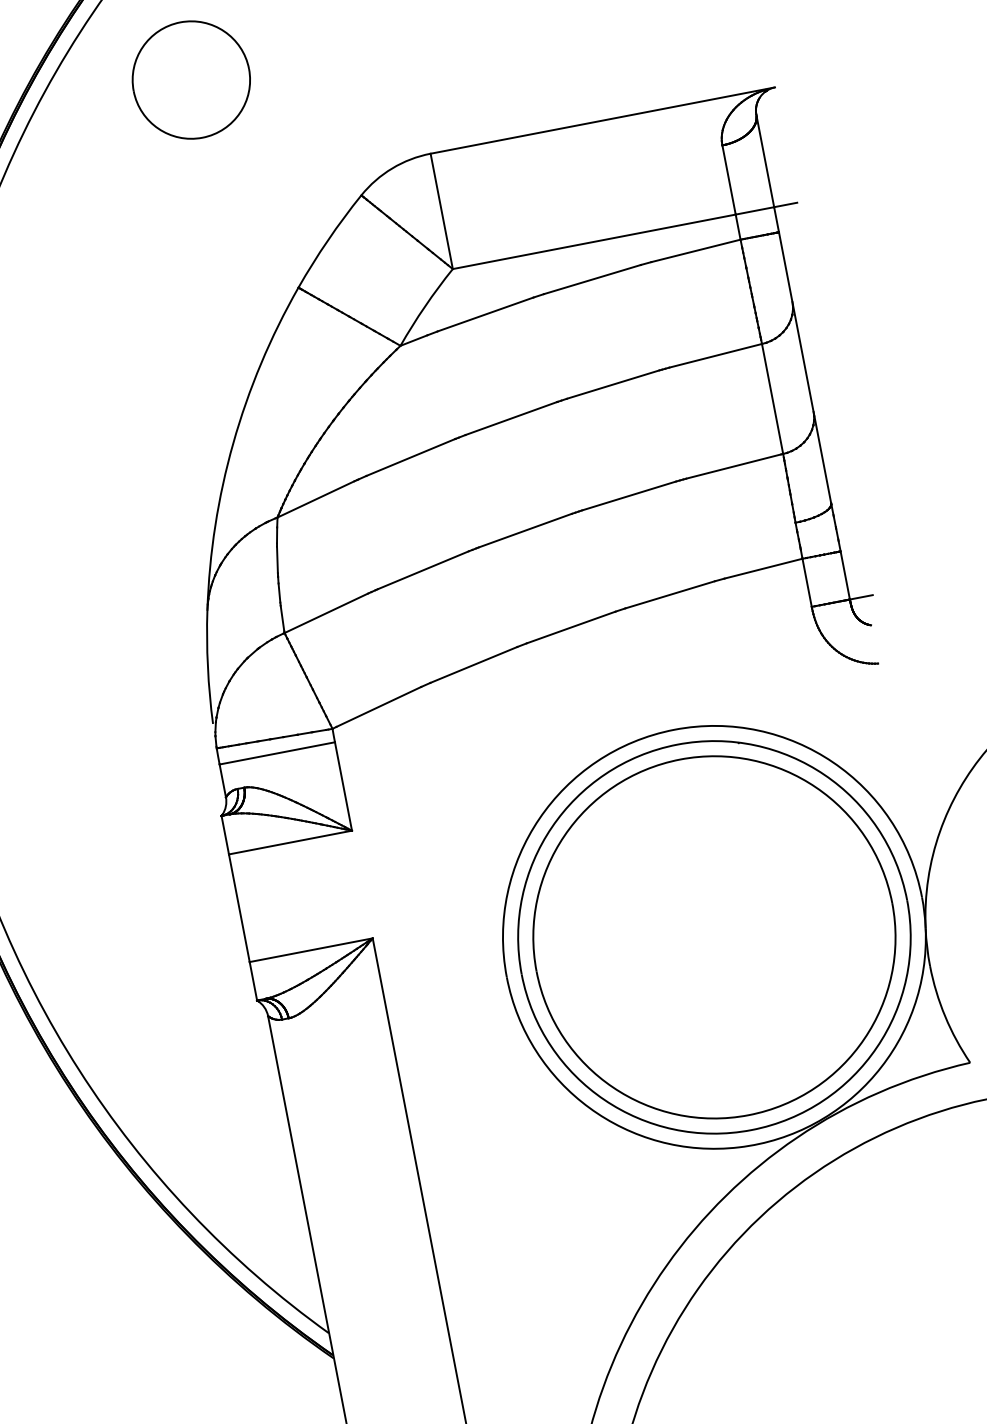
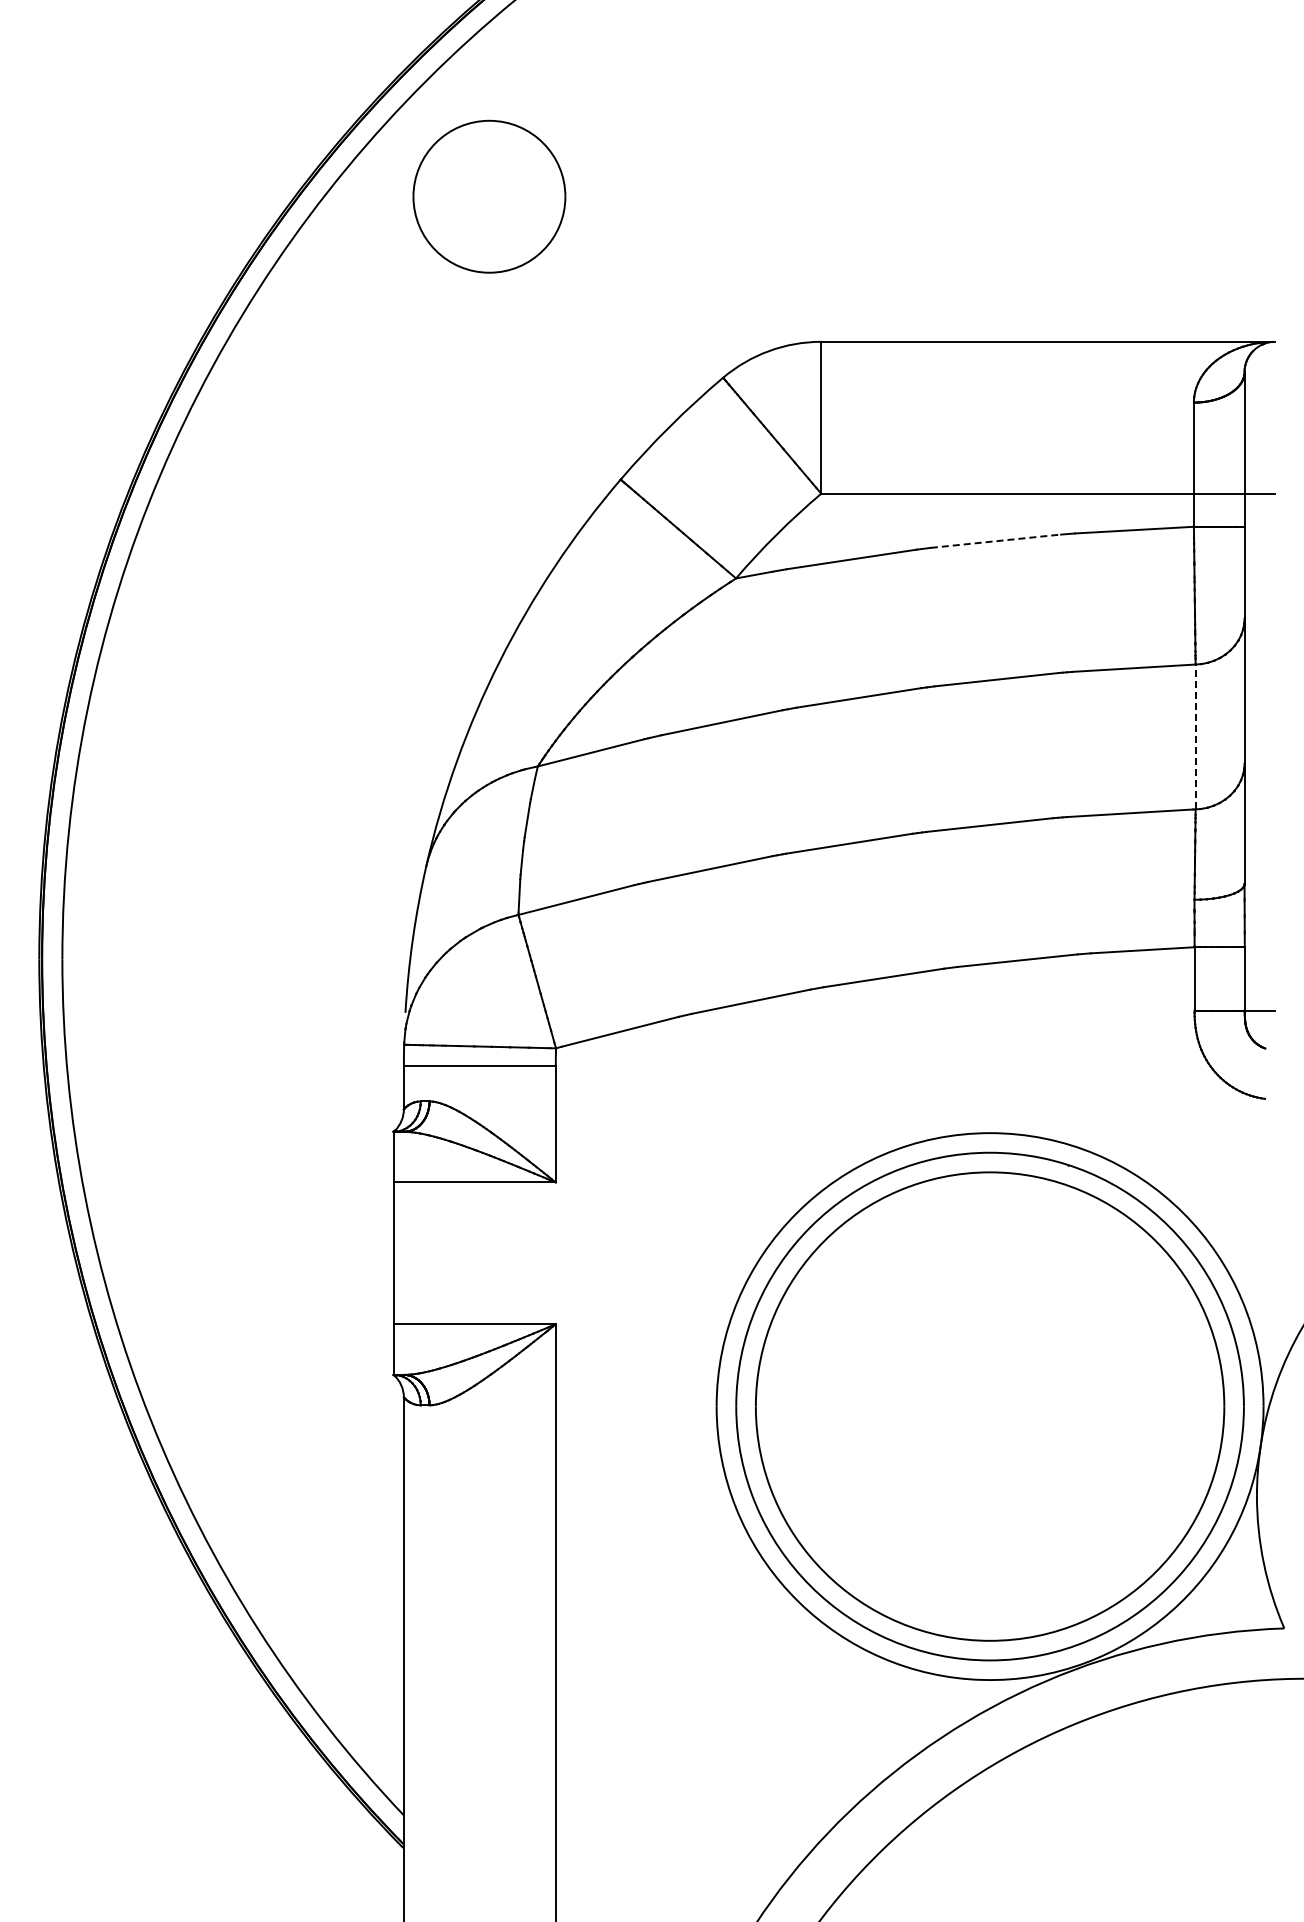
part: (191, 79) -> (489, 196), moved
line: (592, 279) -> (996, 541), solid -> dashed
line: (772, 398) -> (1195, 736), solid -> dashed

